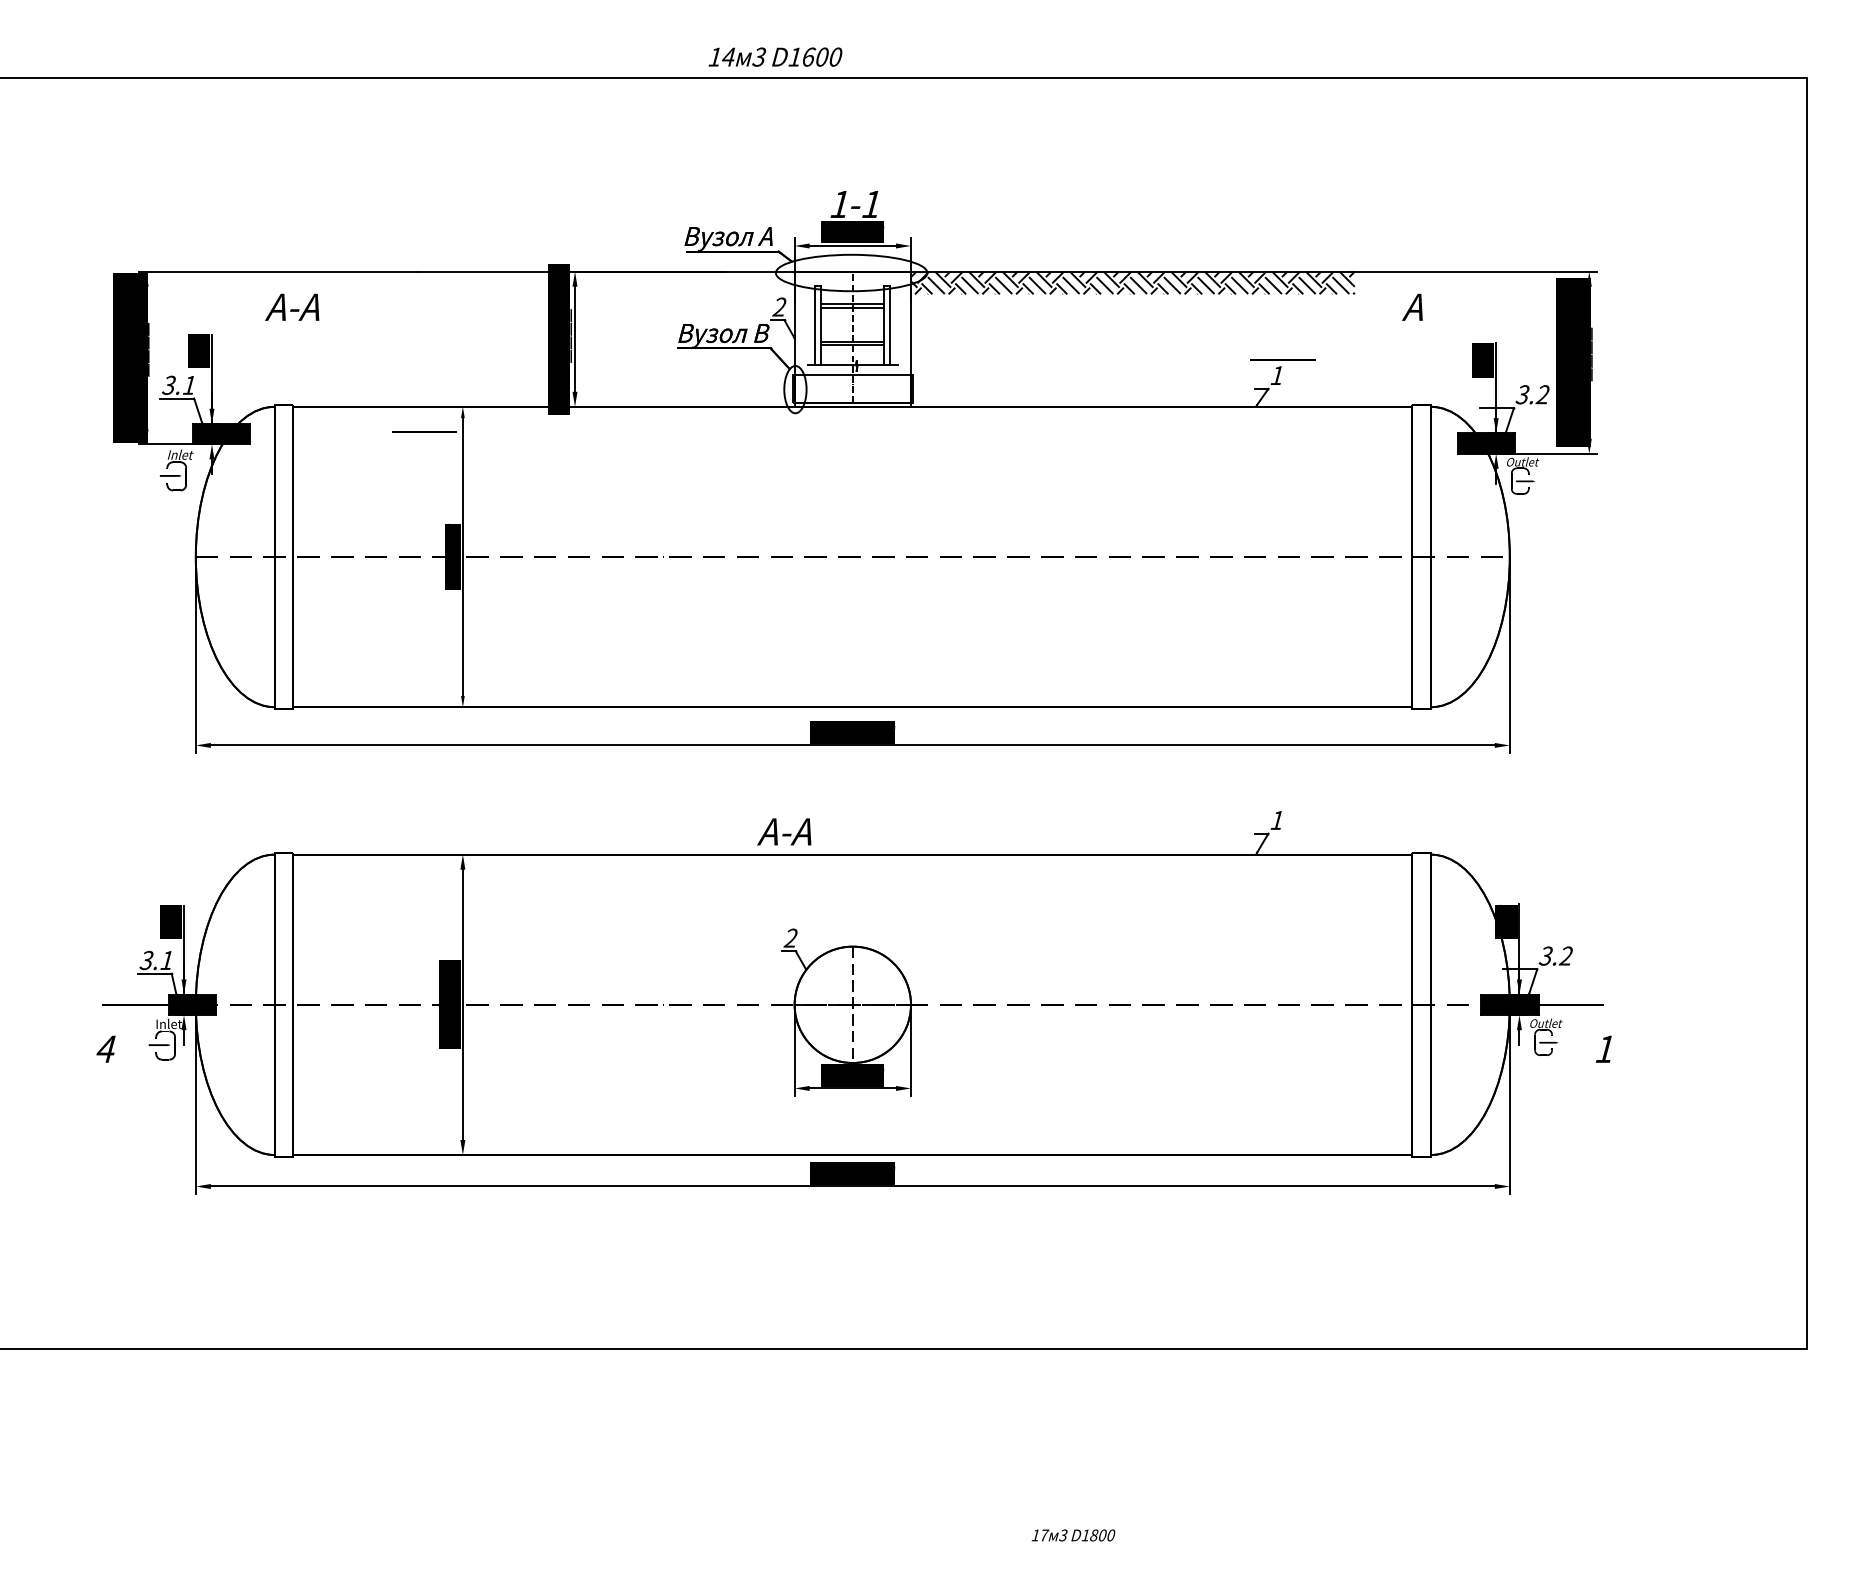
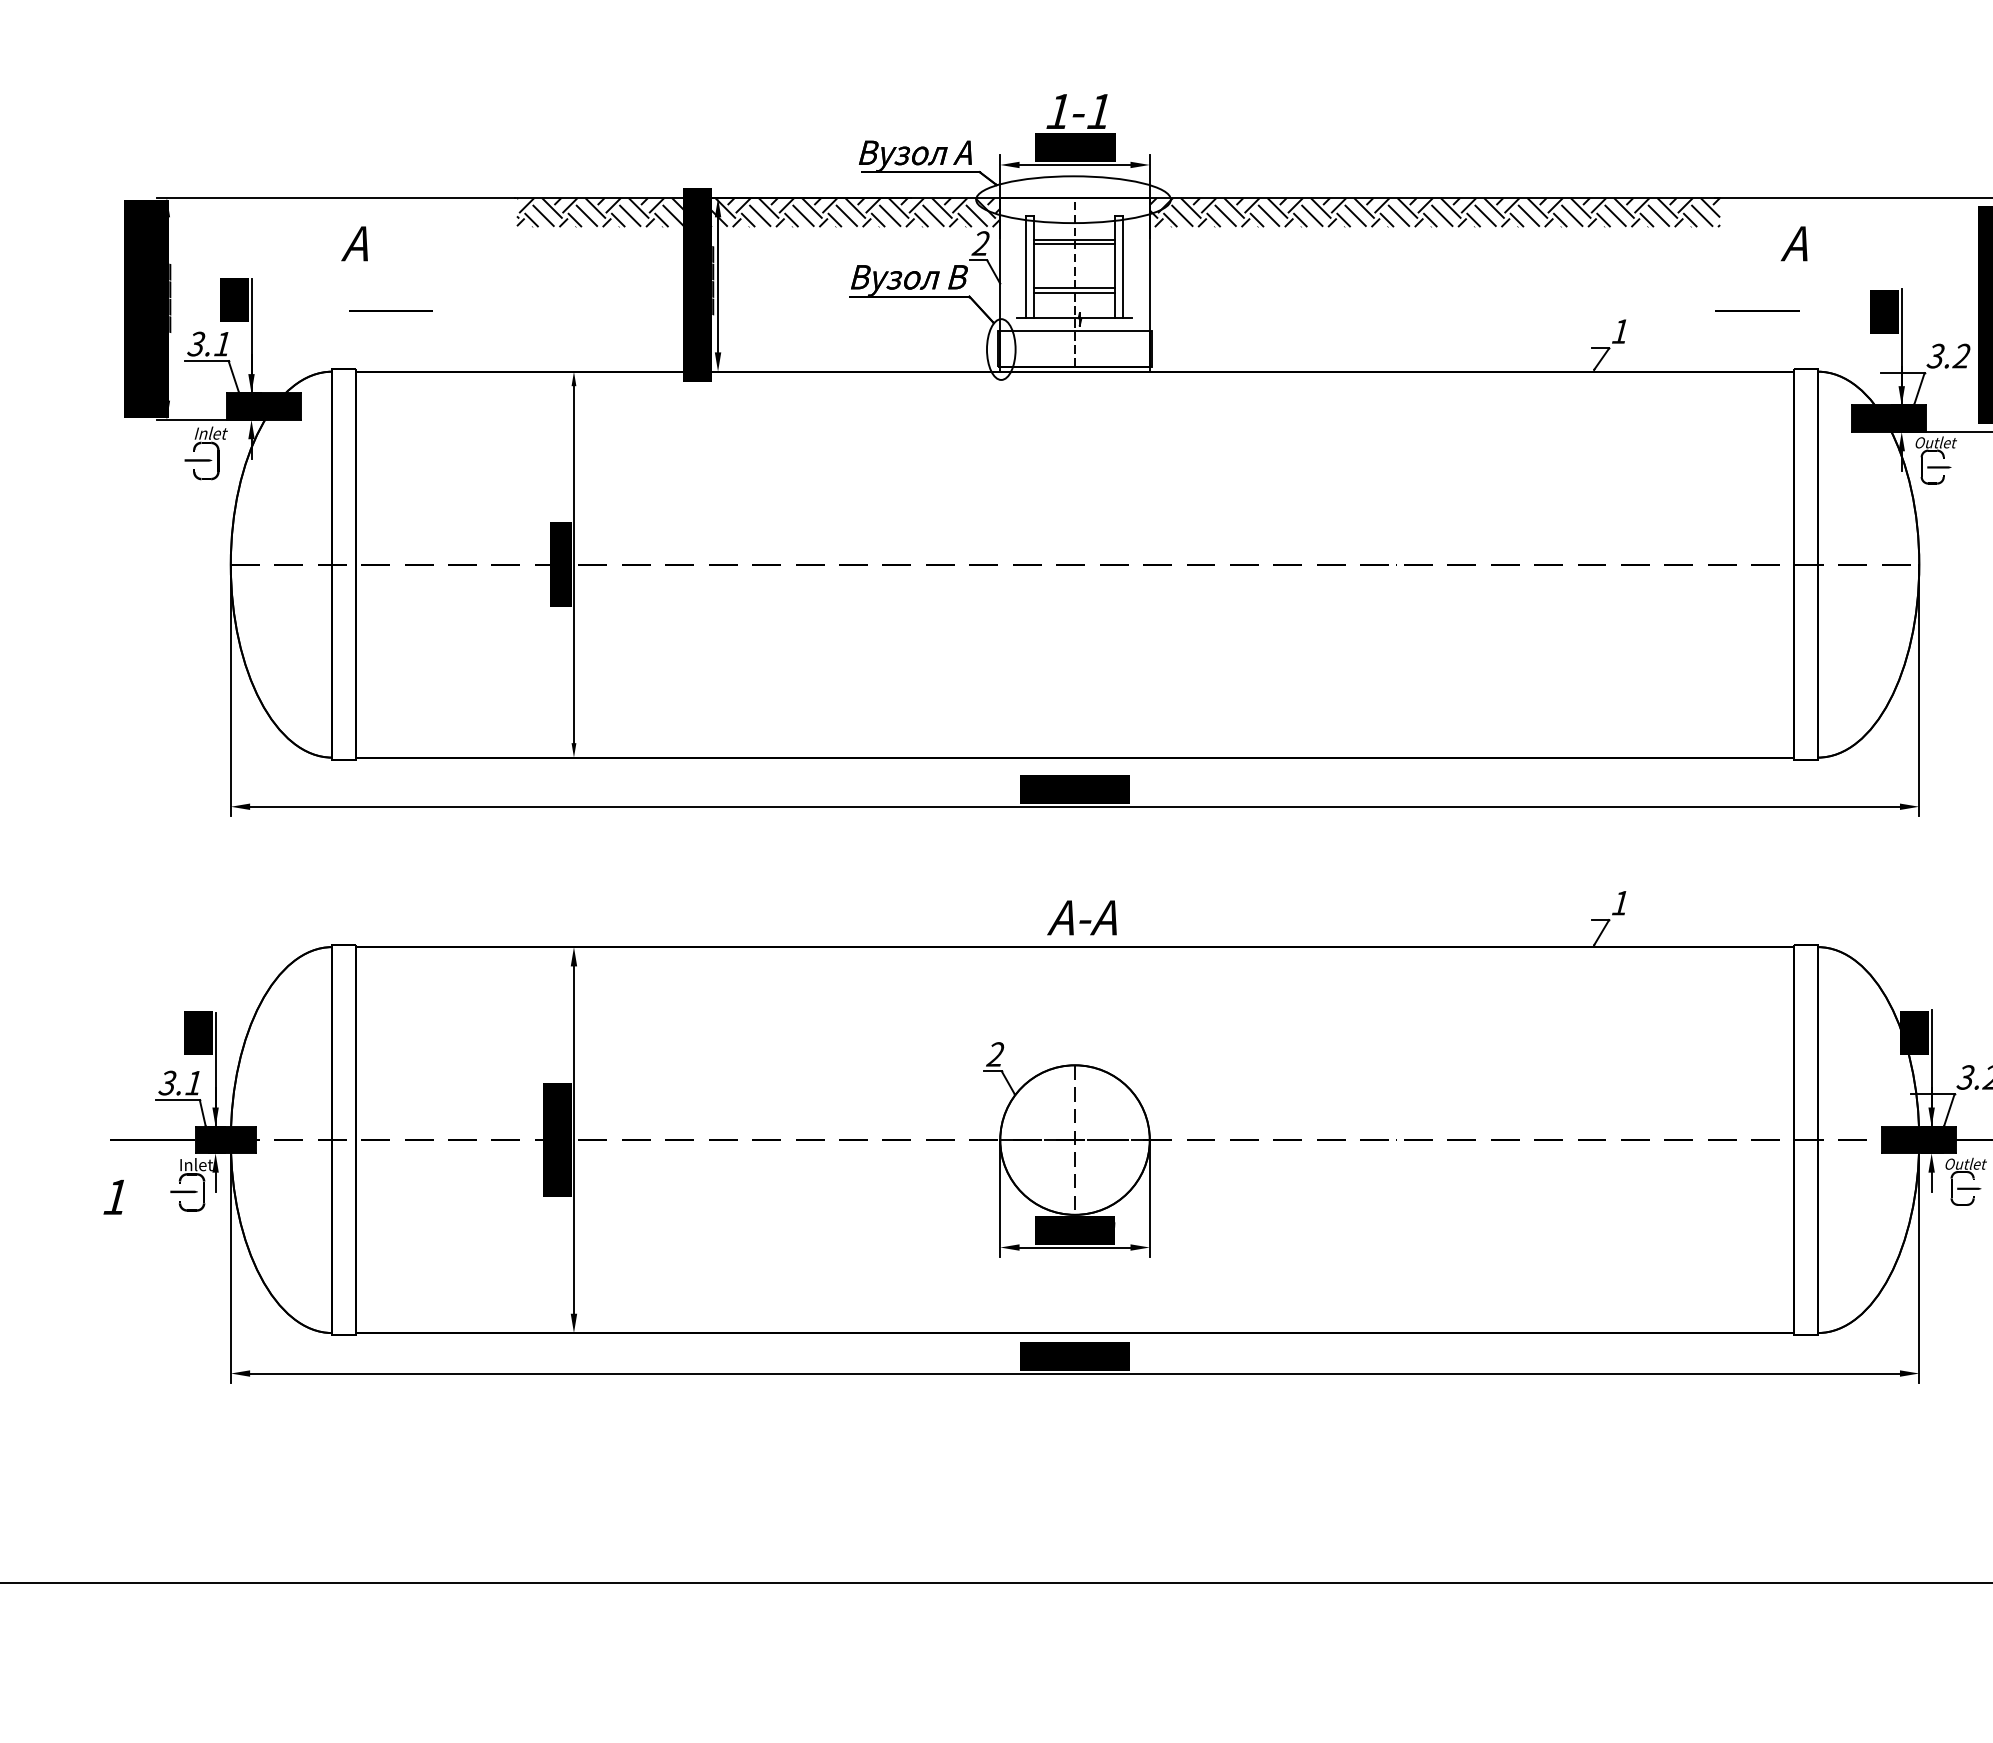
hatch: (606, 282) -> (758, 211), added
text: (292, 306) -> (355, 242), А-А -> А
line: (1282, 359) -> (1756, 310), moved
line: (424, 431) -> (390, 310), moved
text: (784, 831) -> (1082, 917), moved
text: (105, 1048) -> (114, 1196), 4 -> 1

